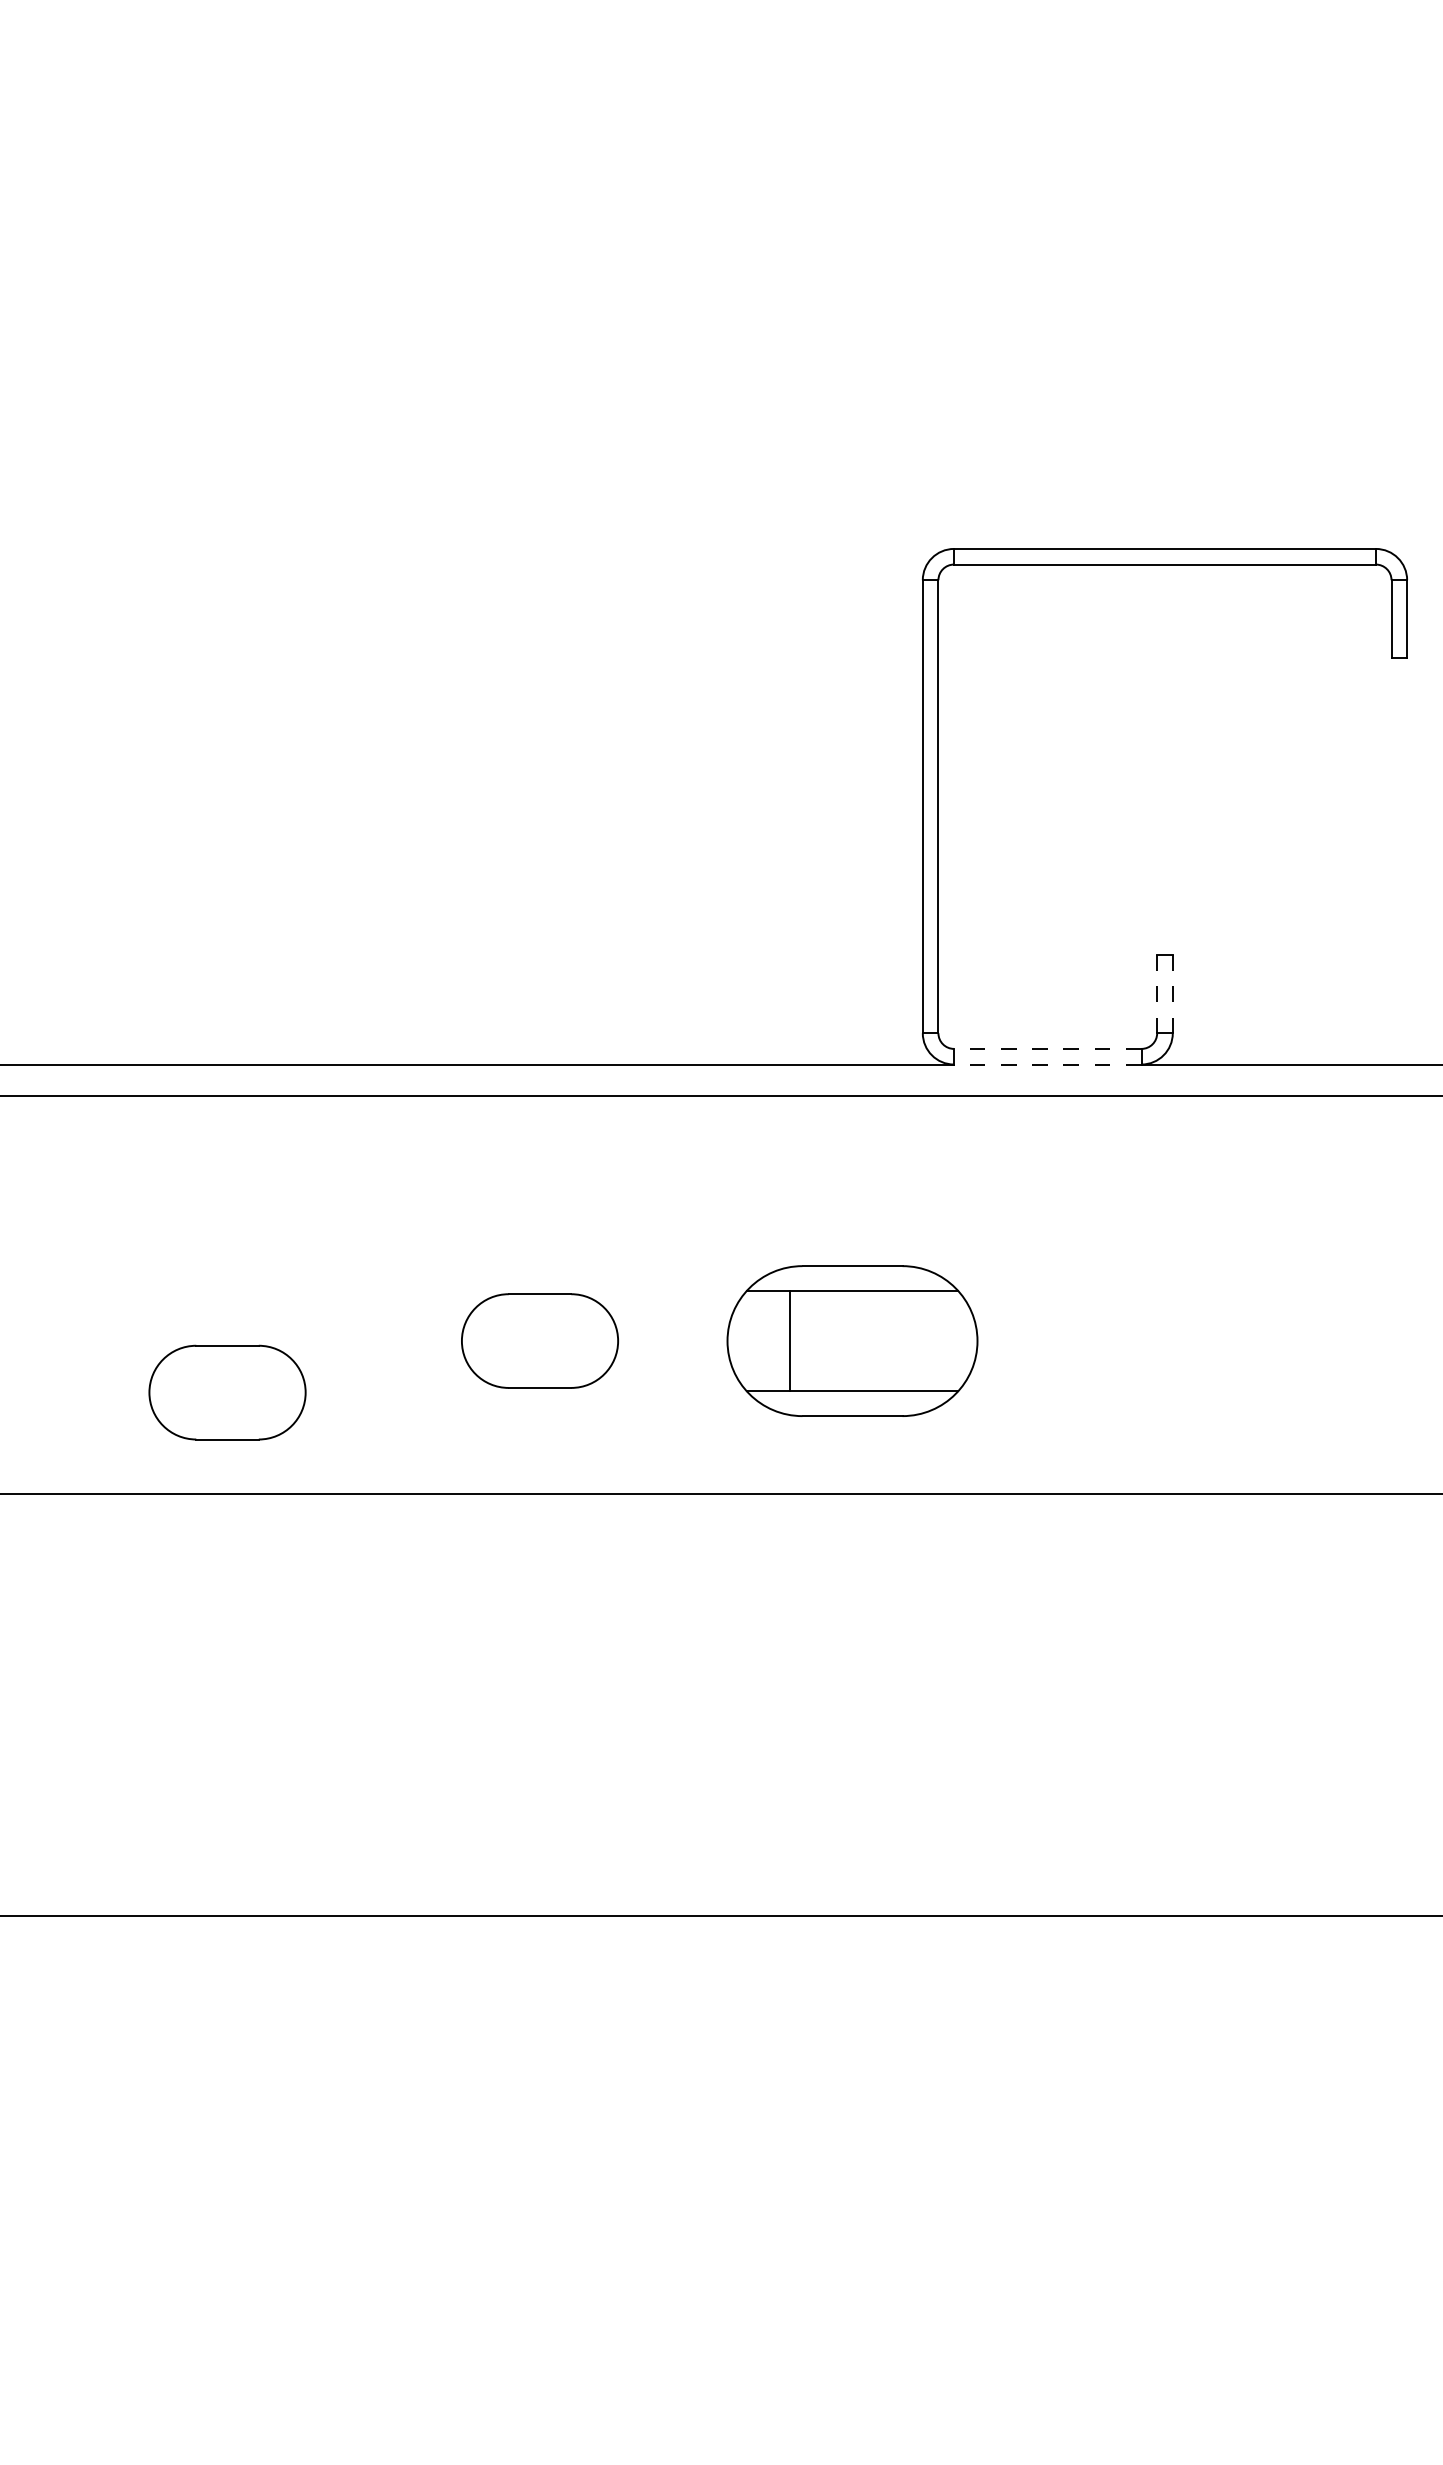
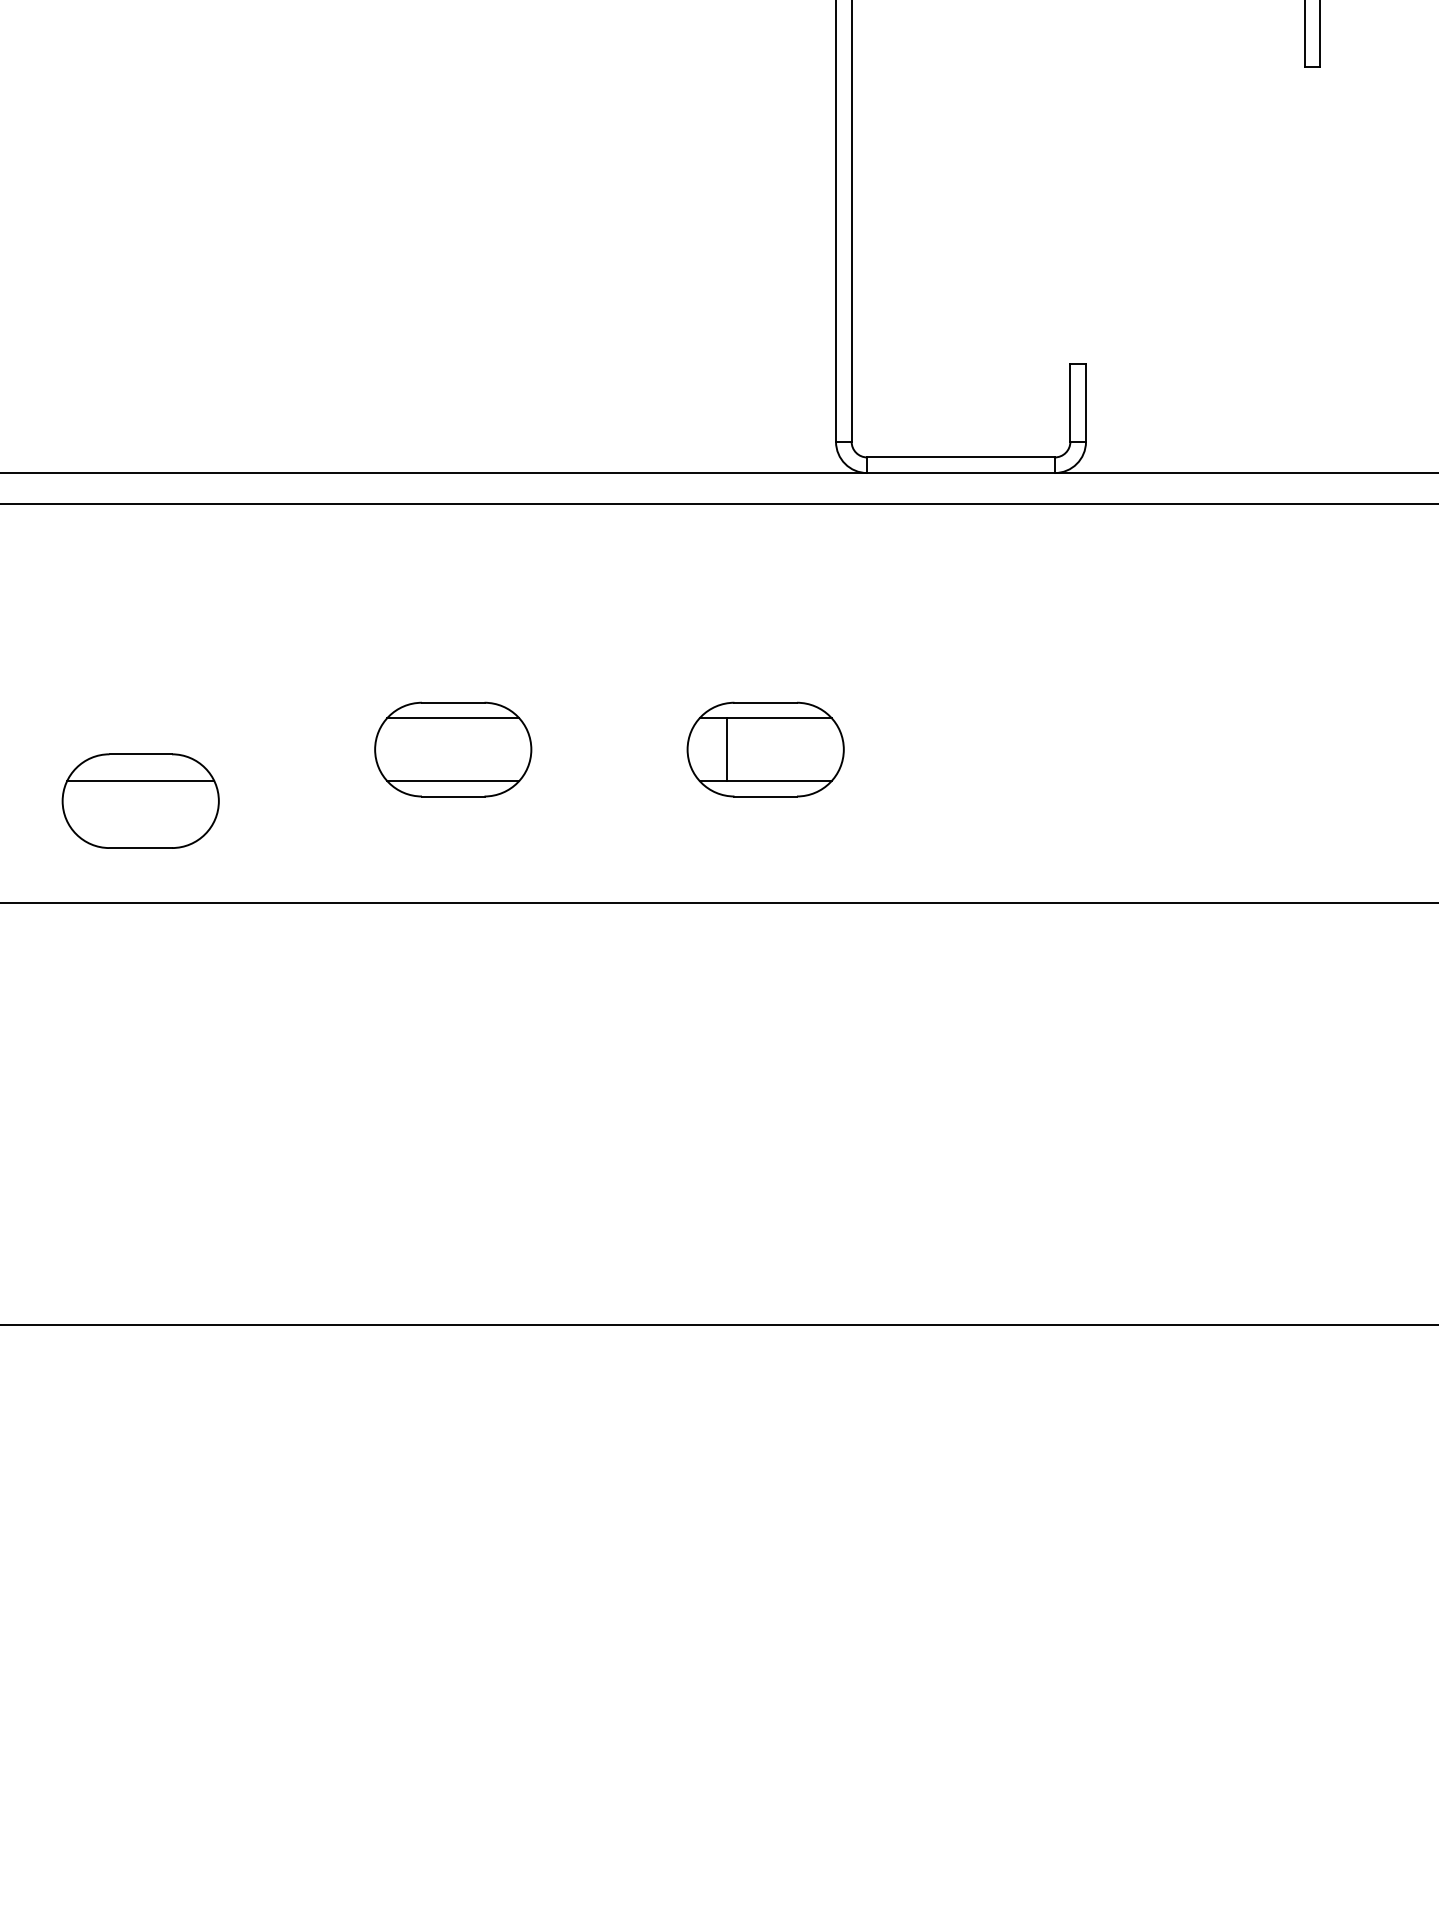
line: (1157, 994) -> (1070, 403), dashed -> solid
line: (1172, 994) -> (1085, 403), dashed -> solid
line: (1047, 1048) -> (960, 457), dashed -> solid
line: (1047, 1064) -> (960, 473), dashed -> solid
line: (539, 1309) -> (452, 718), added
part: (852, 1340) -> (765, 749), size x0.62
line: (227, 1372) -> (140, 781), added
line: (539, 1372) -> (452, 781), added

